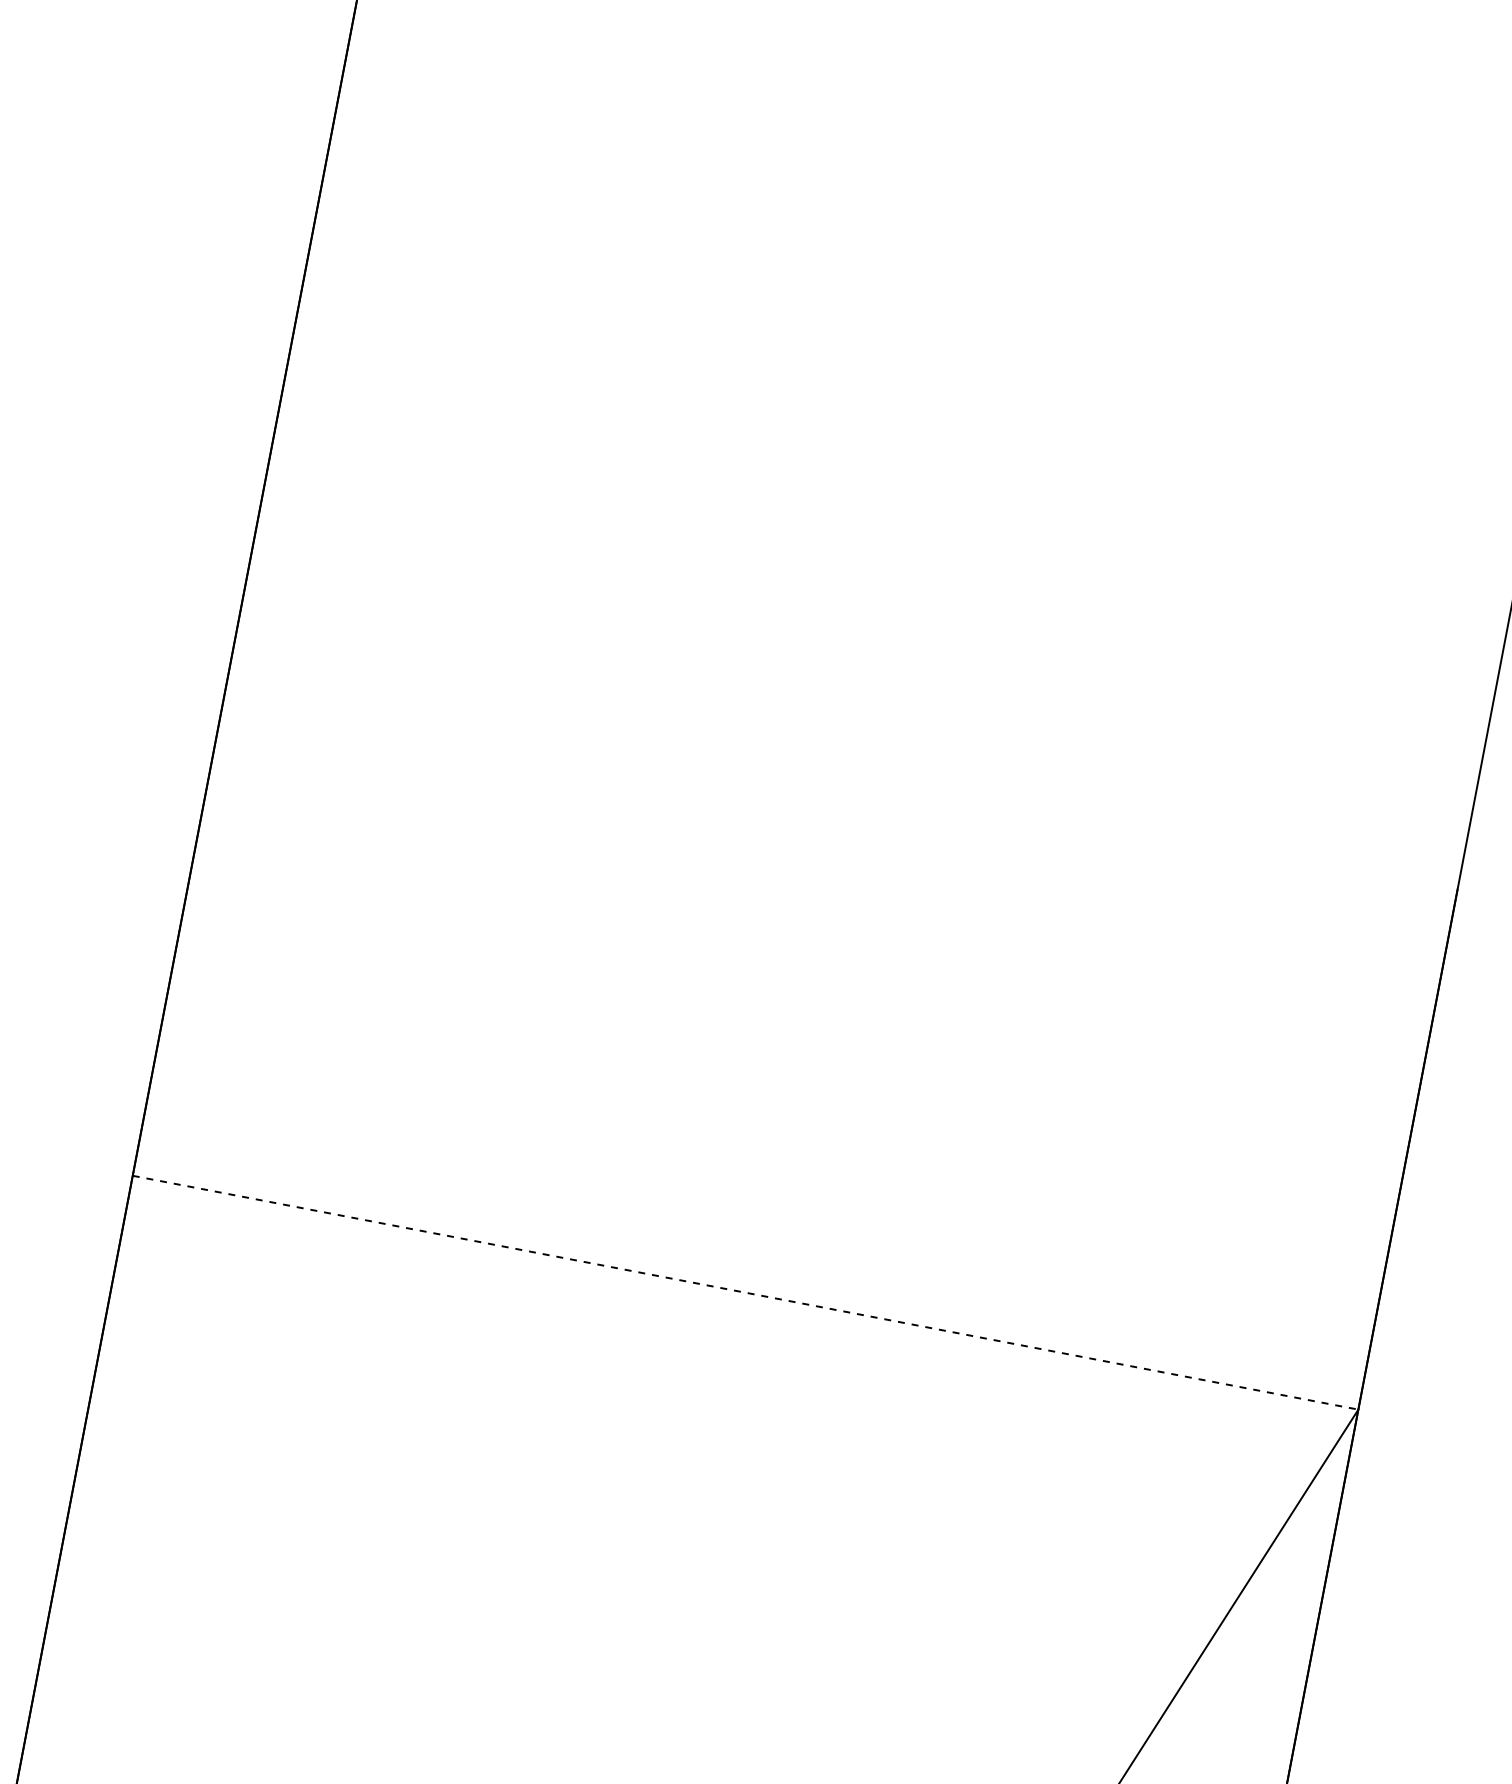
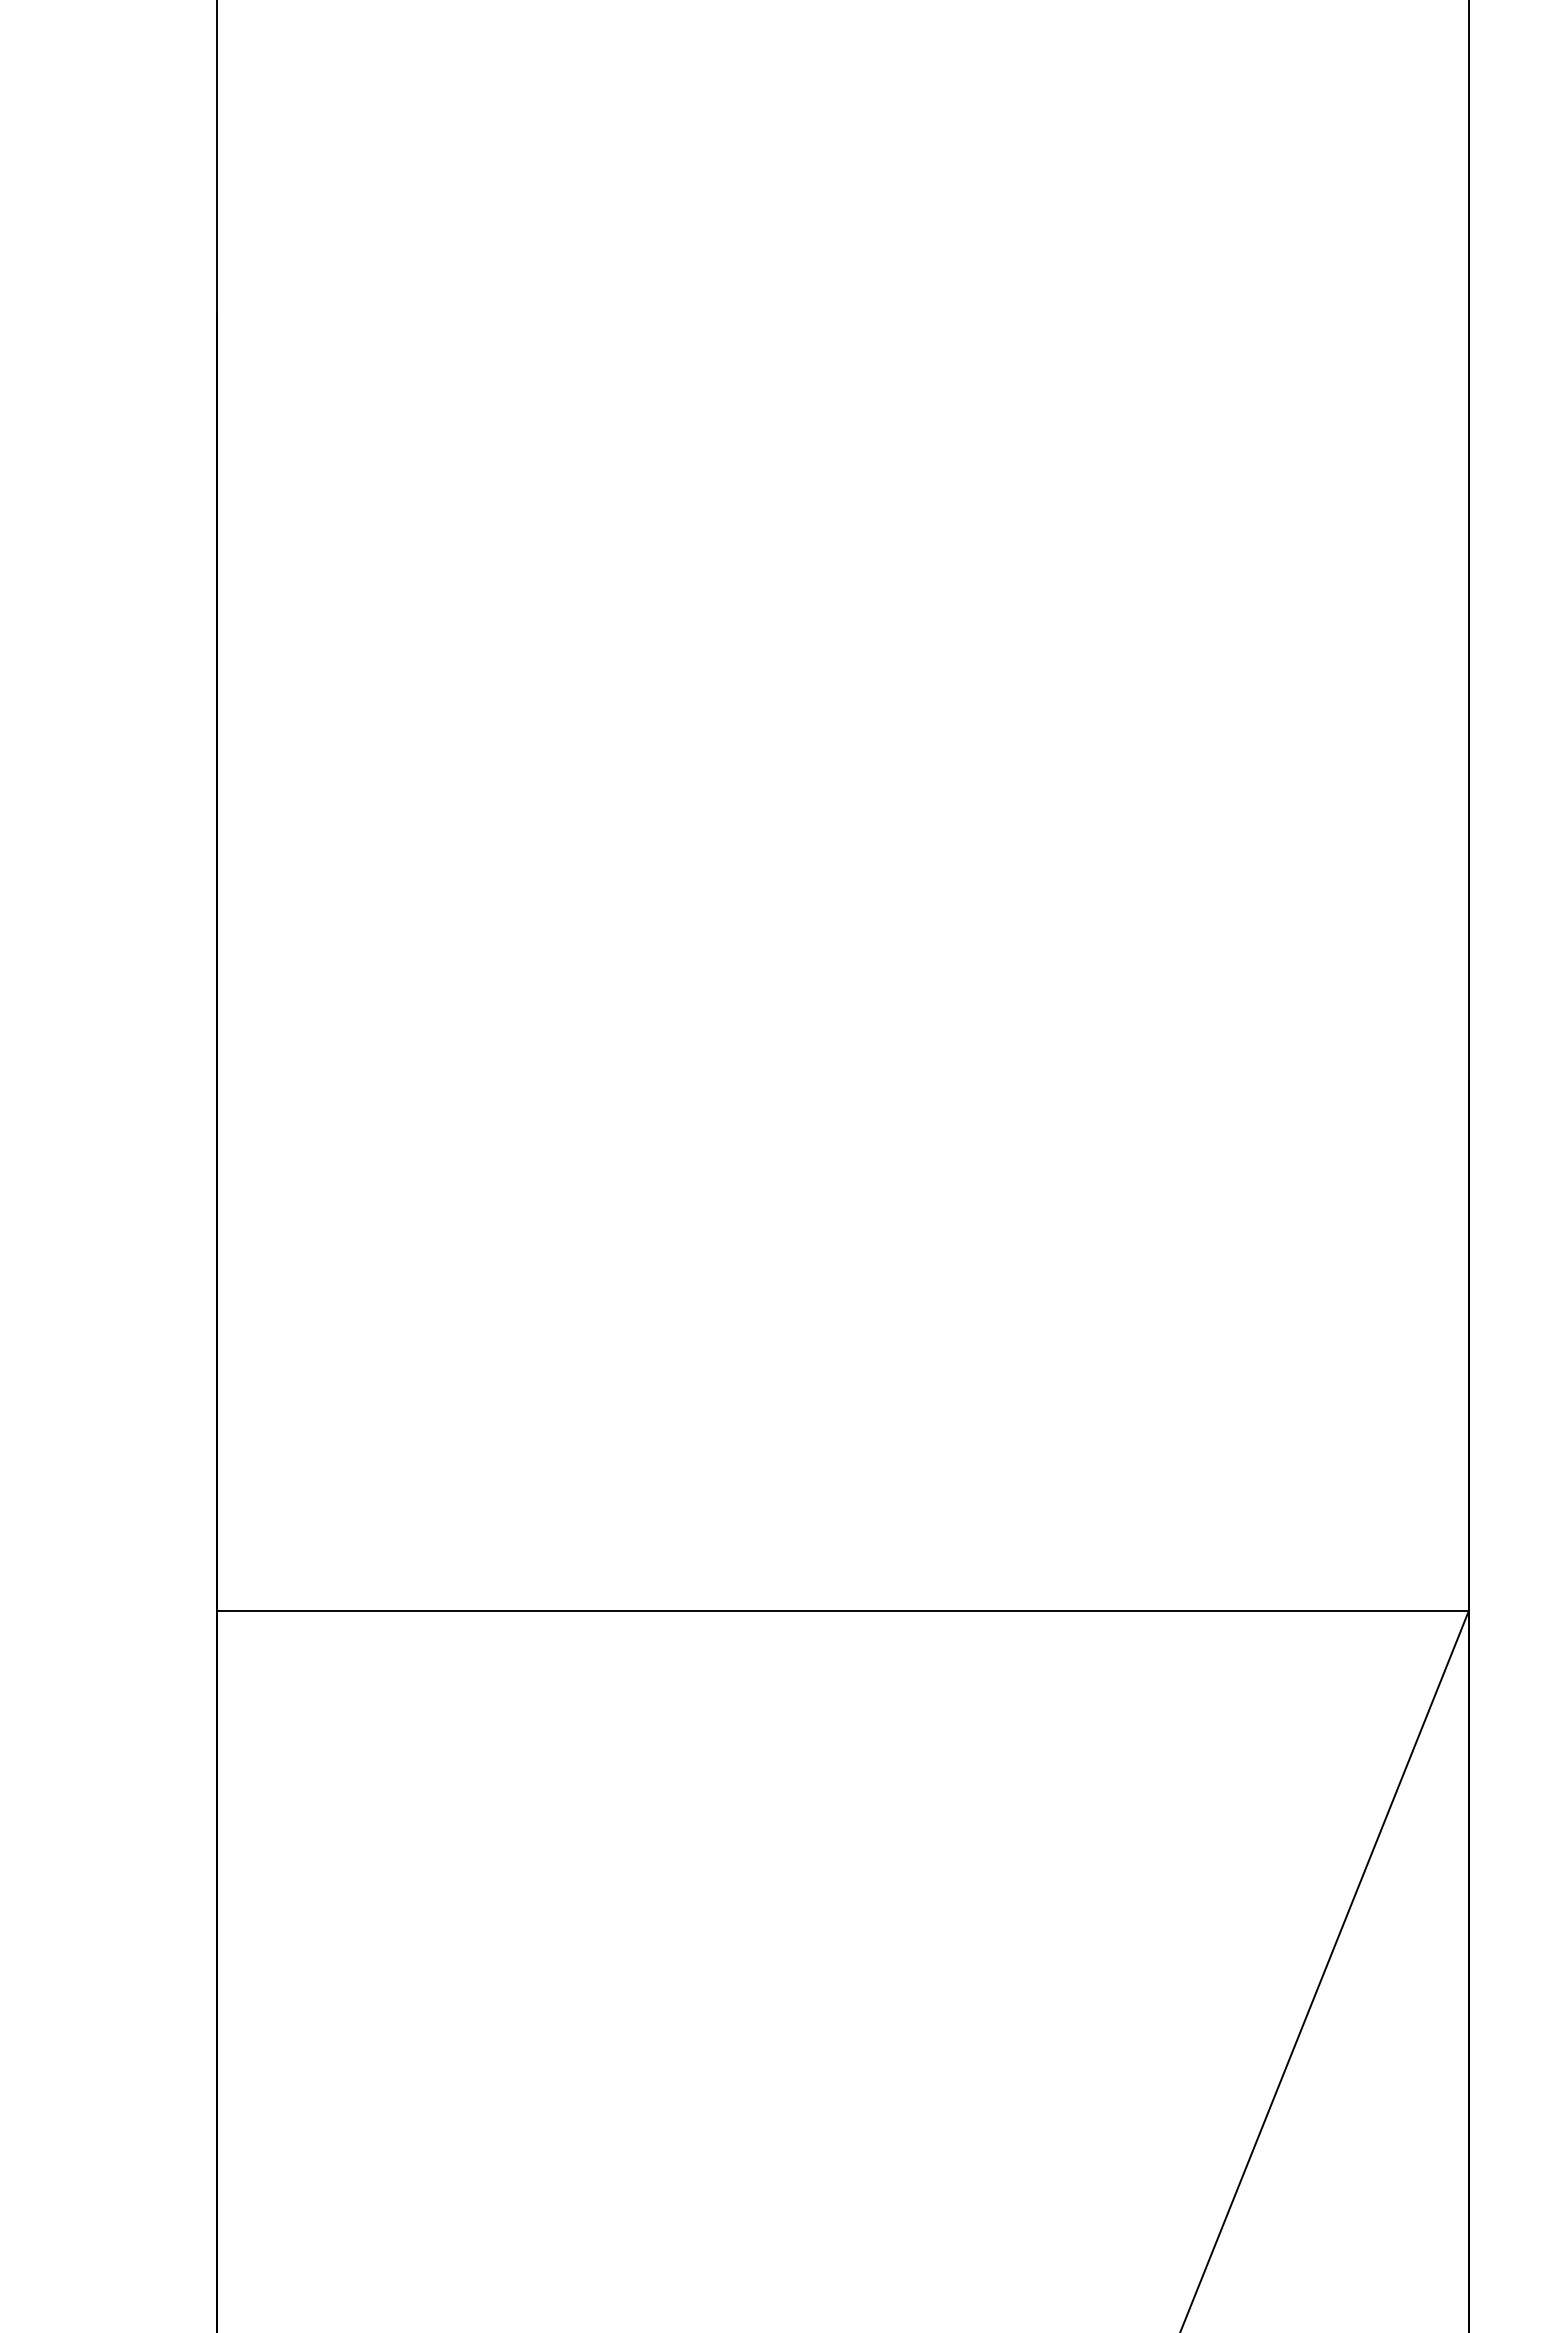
line: (745, 1292) -> (842, 1611), dashed -> solid

